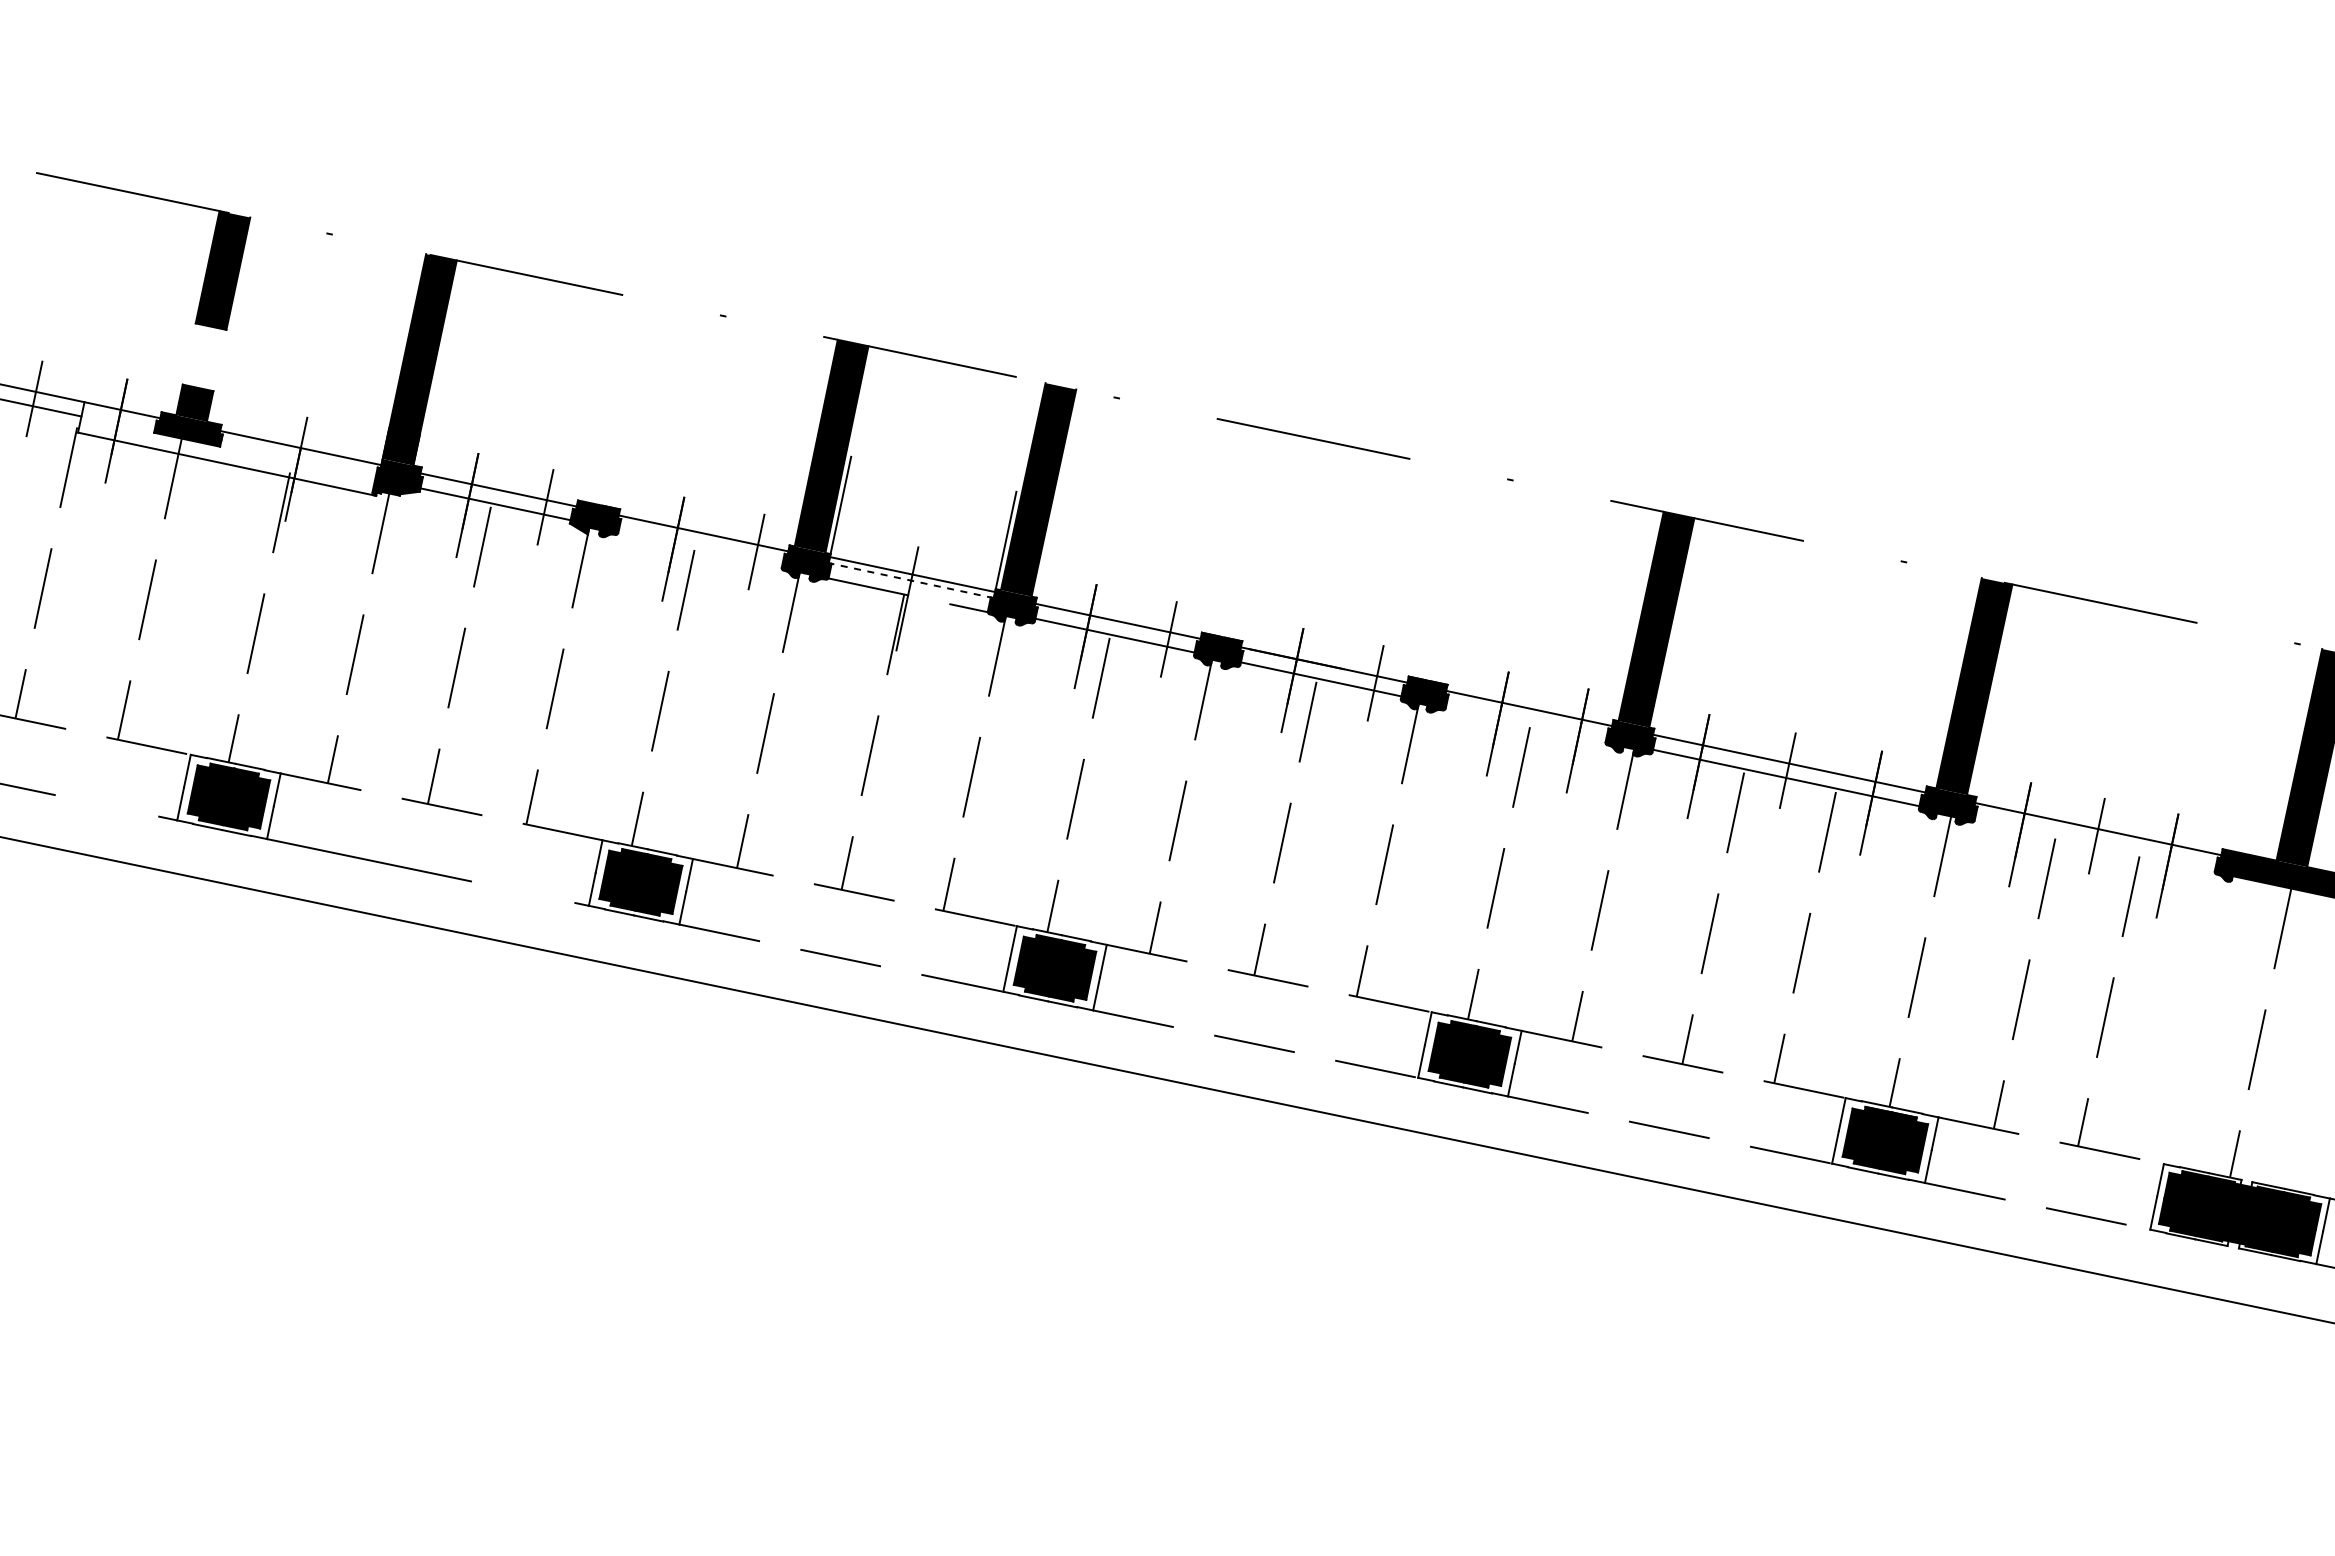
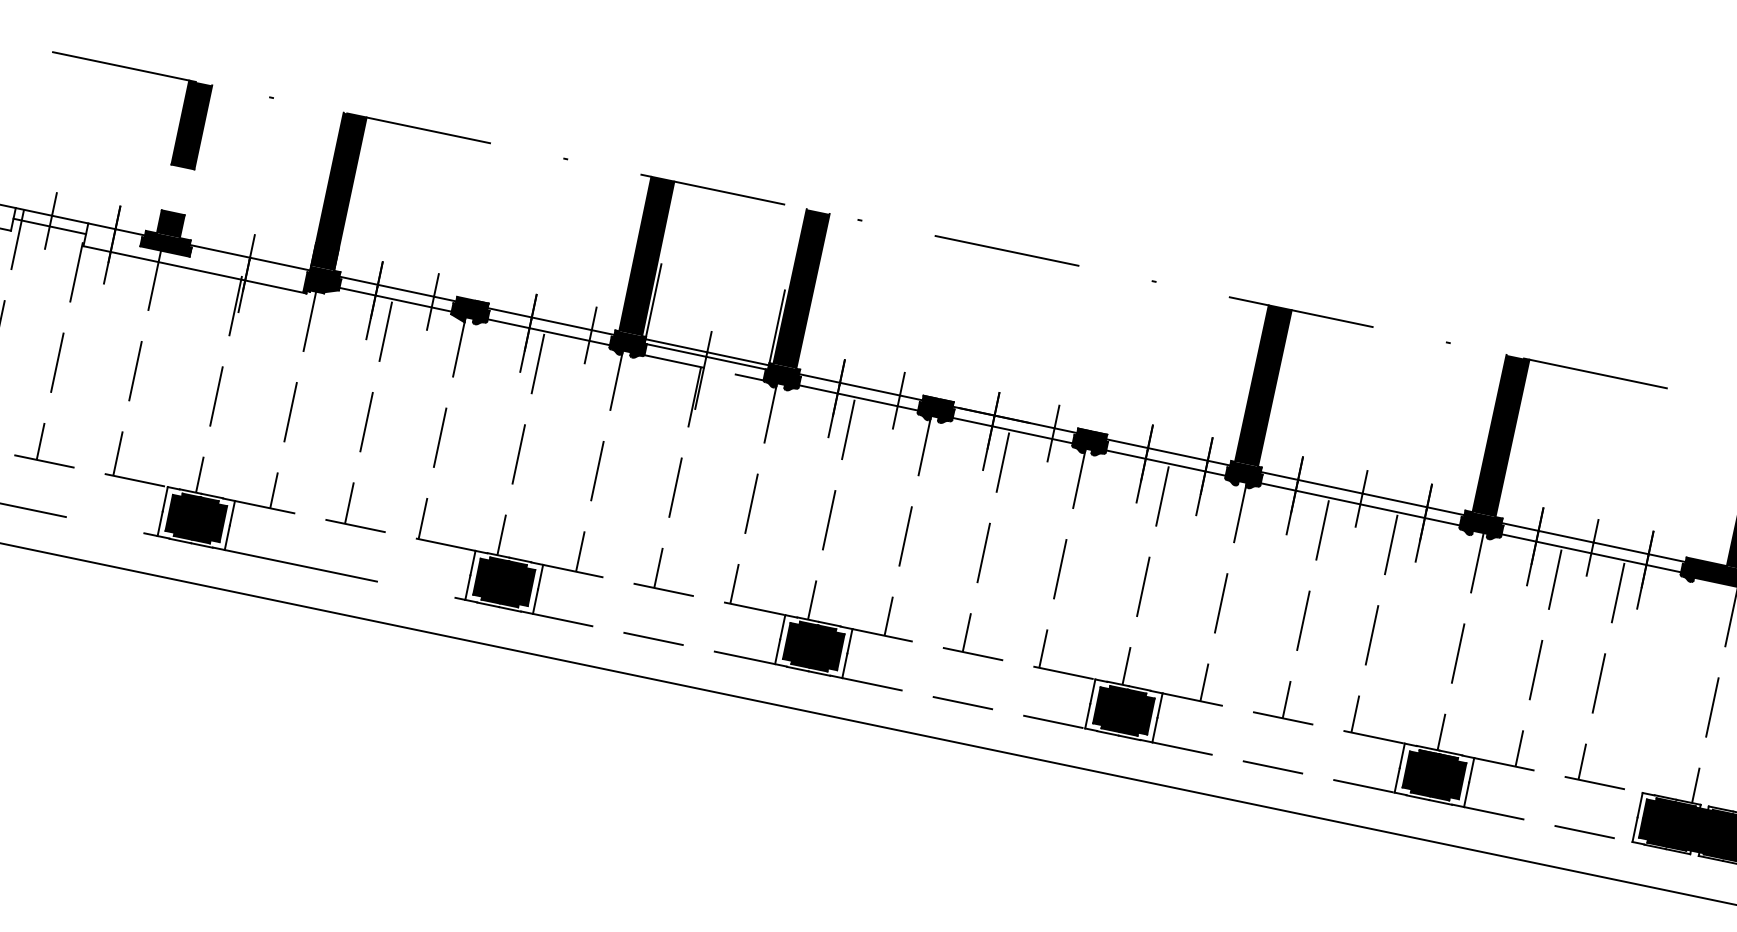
line: (700, 547) -> (548, 332), added
line: (910, 580) -> (705, 356), dashed -> solid
line: (1525, 722) -> (1165, 462), added
line: (2095, 843) -> (1591, 553), added

